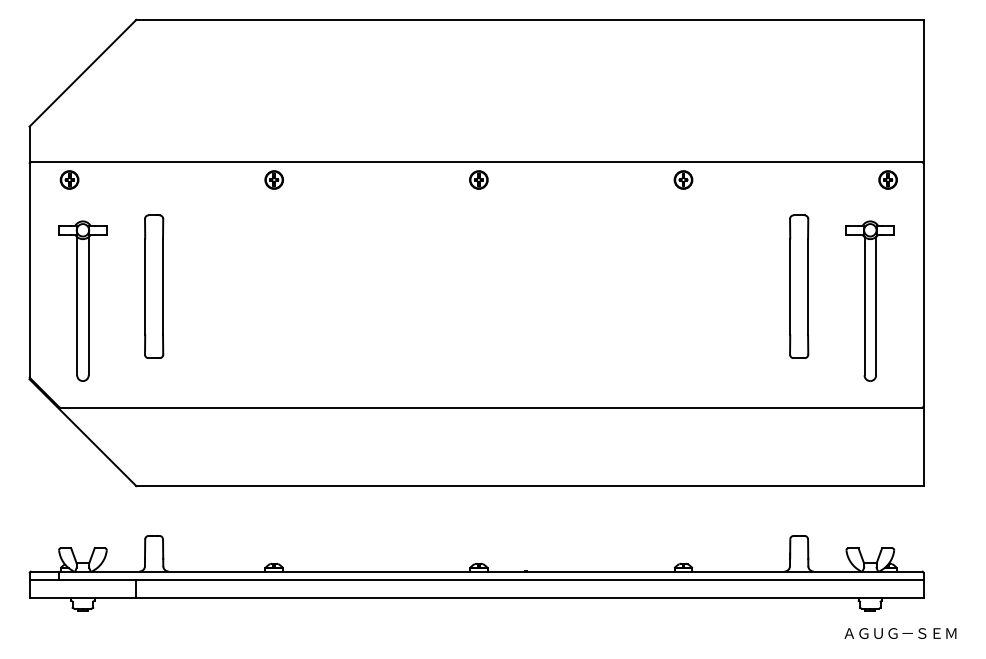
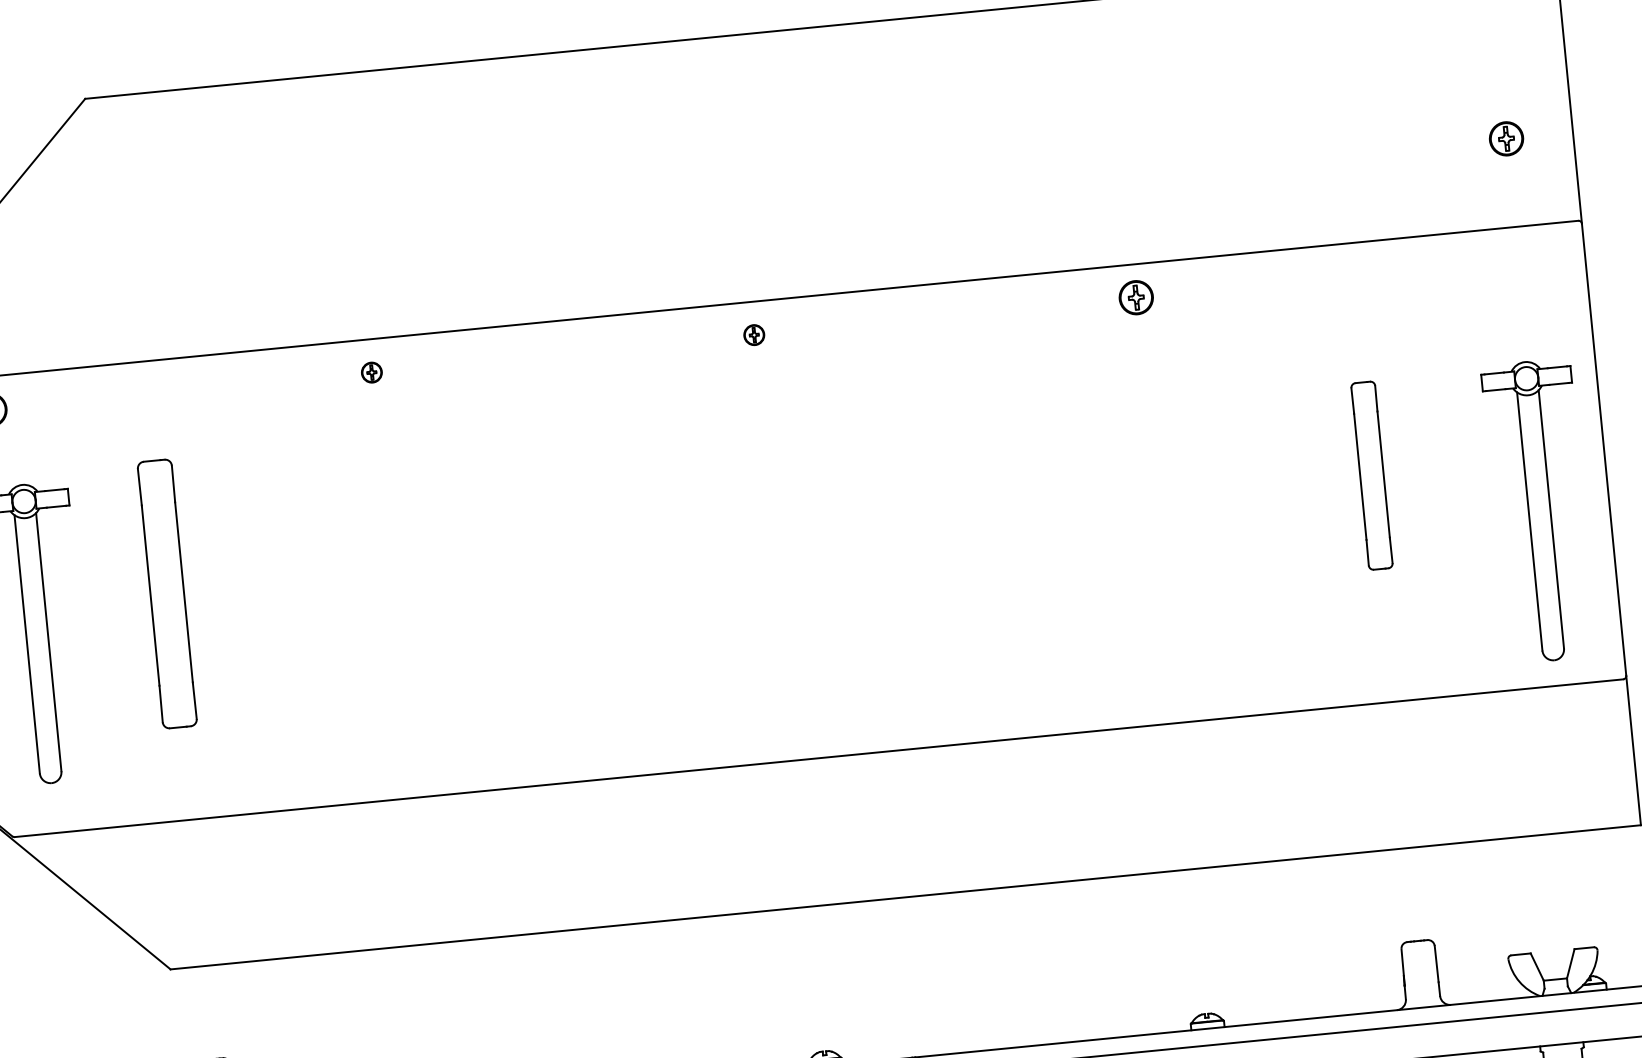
part: (273, 179) -> (370, 371), size x0.6
part: (478, 179) -> (753, 334), size x0.6
part: (887, 179) -> (1505, 137), moved
part: (799, 286) -> (1372, 475), size x0.7
part: (869, 300) -> (1537, 509), moved

